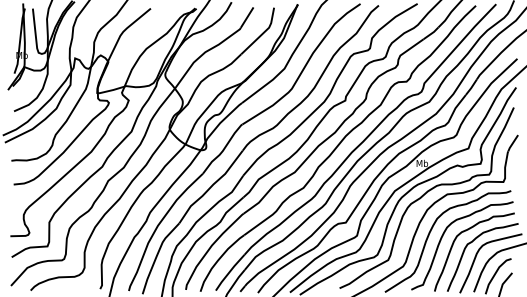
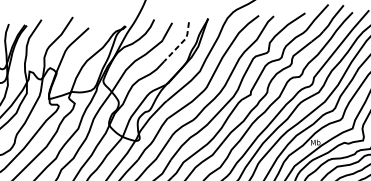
line: (263, 33) -> (181, 43), solid -> dashed

